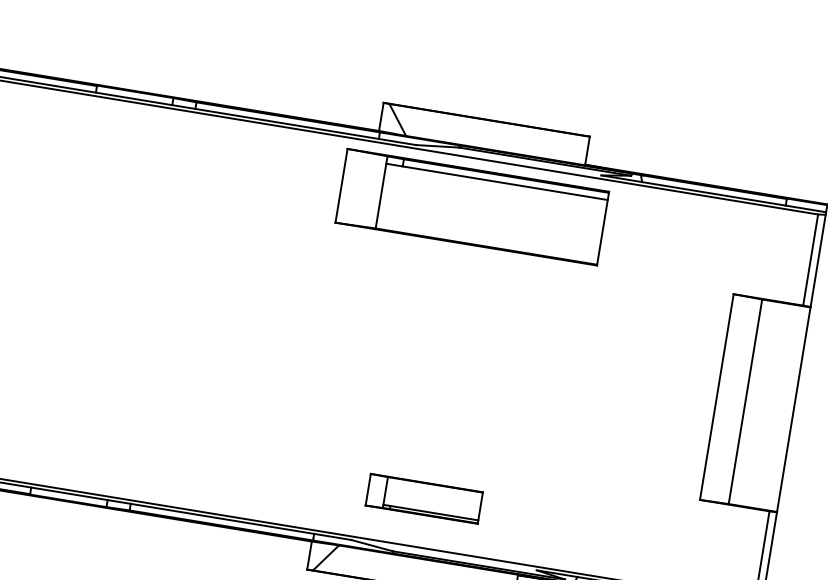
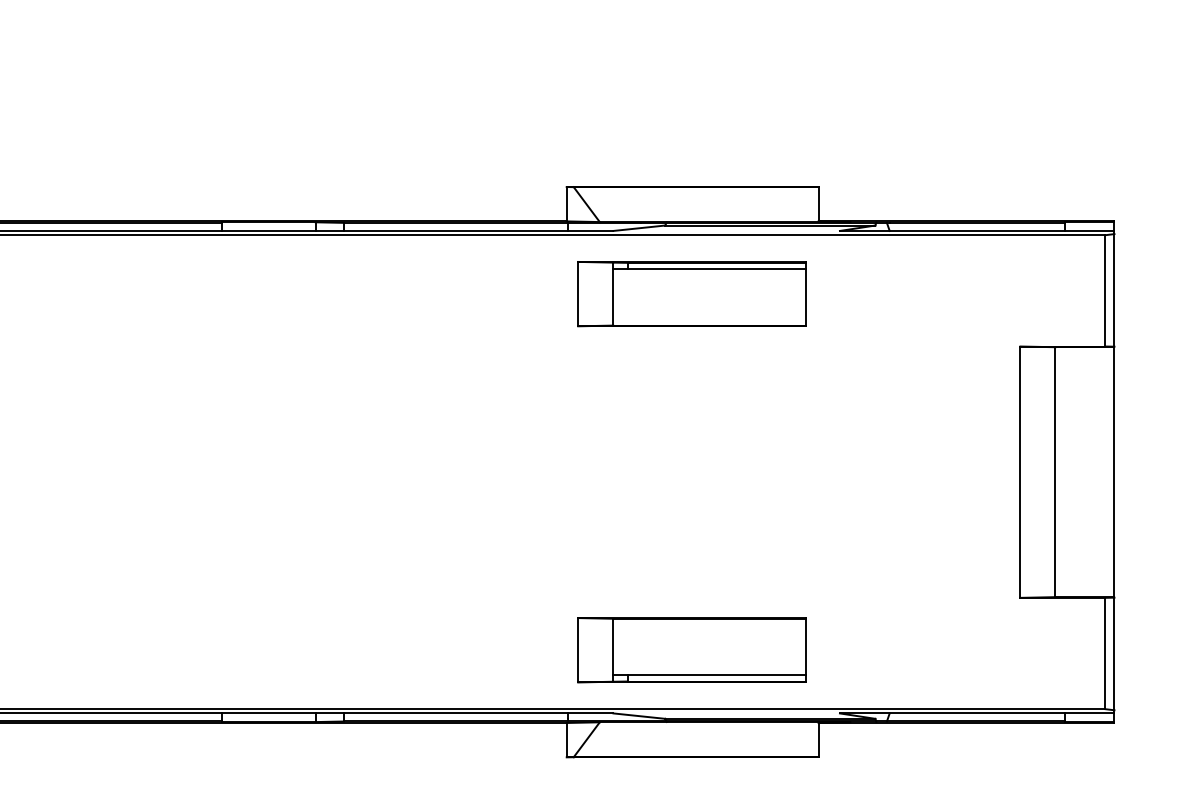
part: (471, 207) -> (691, 294), size x0.71
part: (423, 498) -> (691, 650), size x1.67

